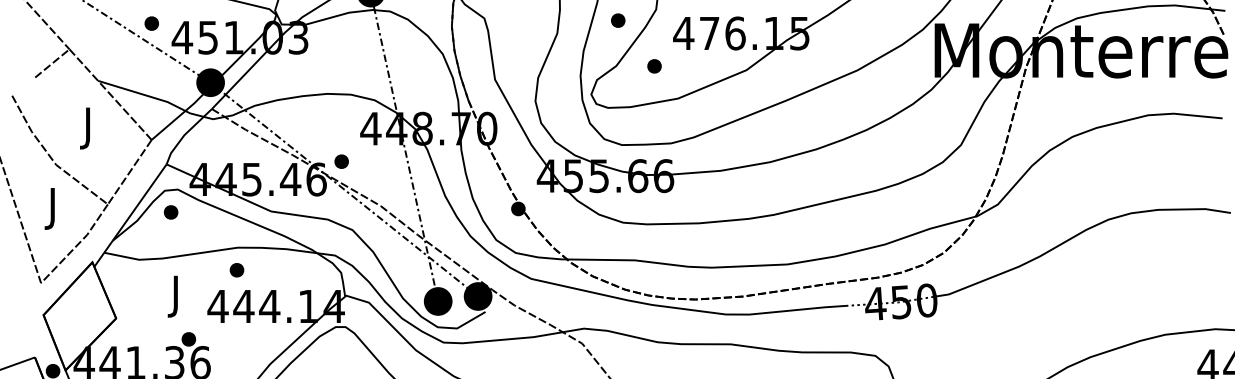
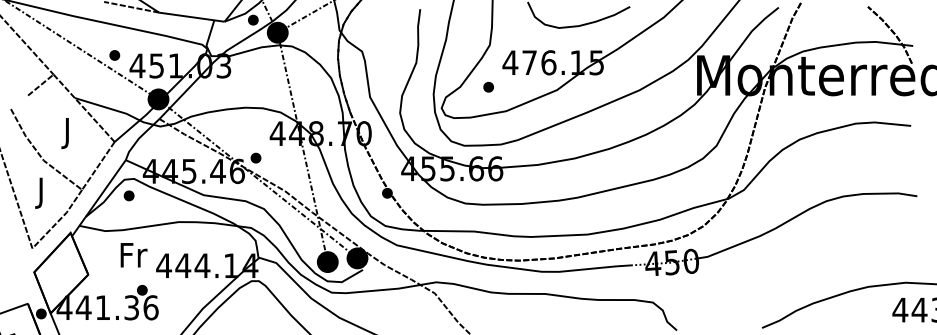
part: (617, 20) -> (461, 53), removed
part: (236, 269) -> (177, 238), removed
text: (176, 296) -> (133, 258), J -> Fr

